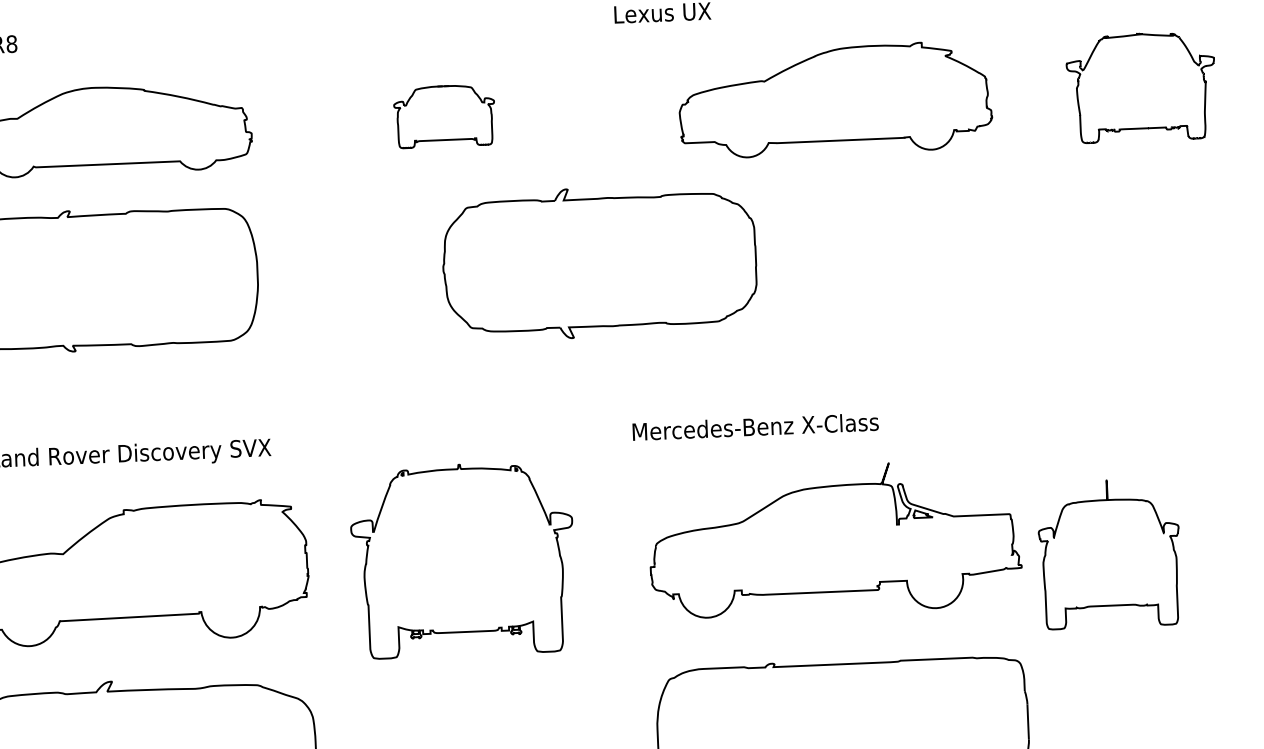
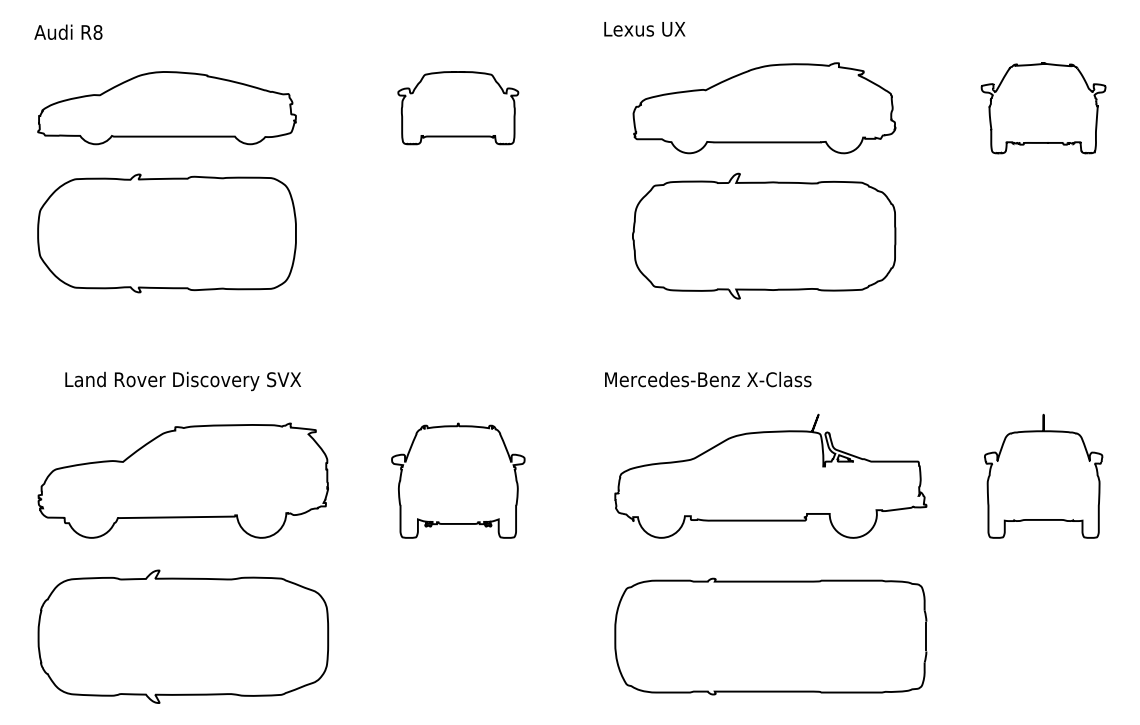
part: (835, 100) -> (764, 108), moved
part: (444, 116) -> (458, 108), size x1.43
part: (599, 261) -> (764, 235), moved
part: (1109, 552) -> (1043, 475), moved
part: (463, 559) -> (458, 480), size x0.71

